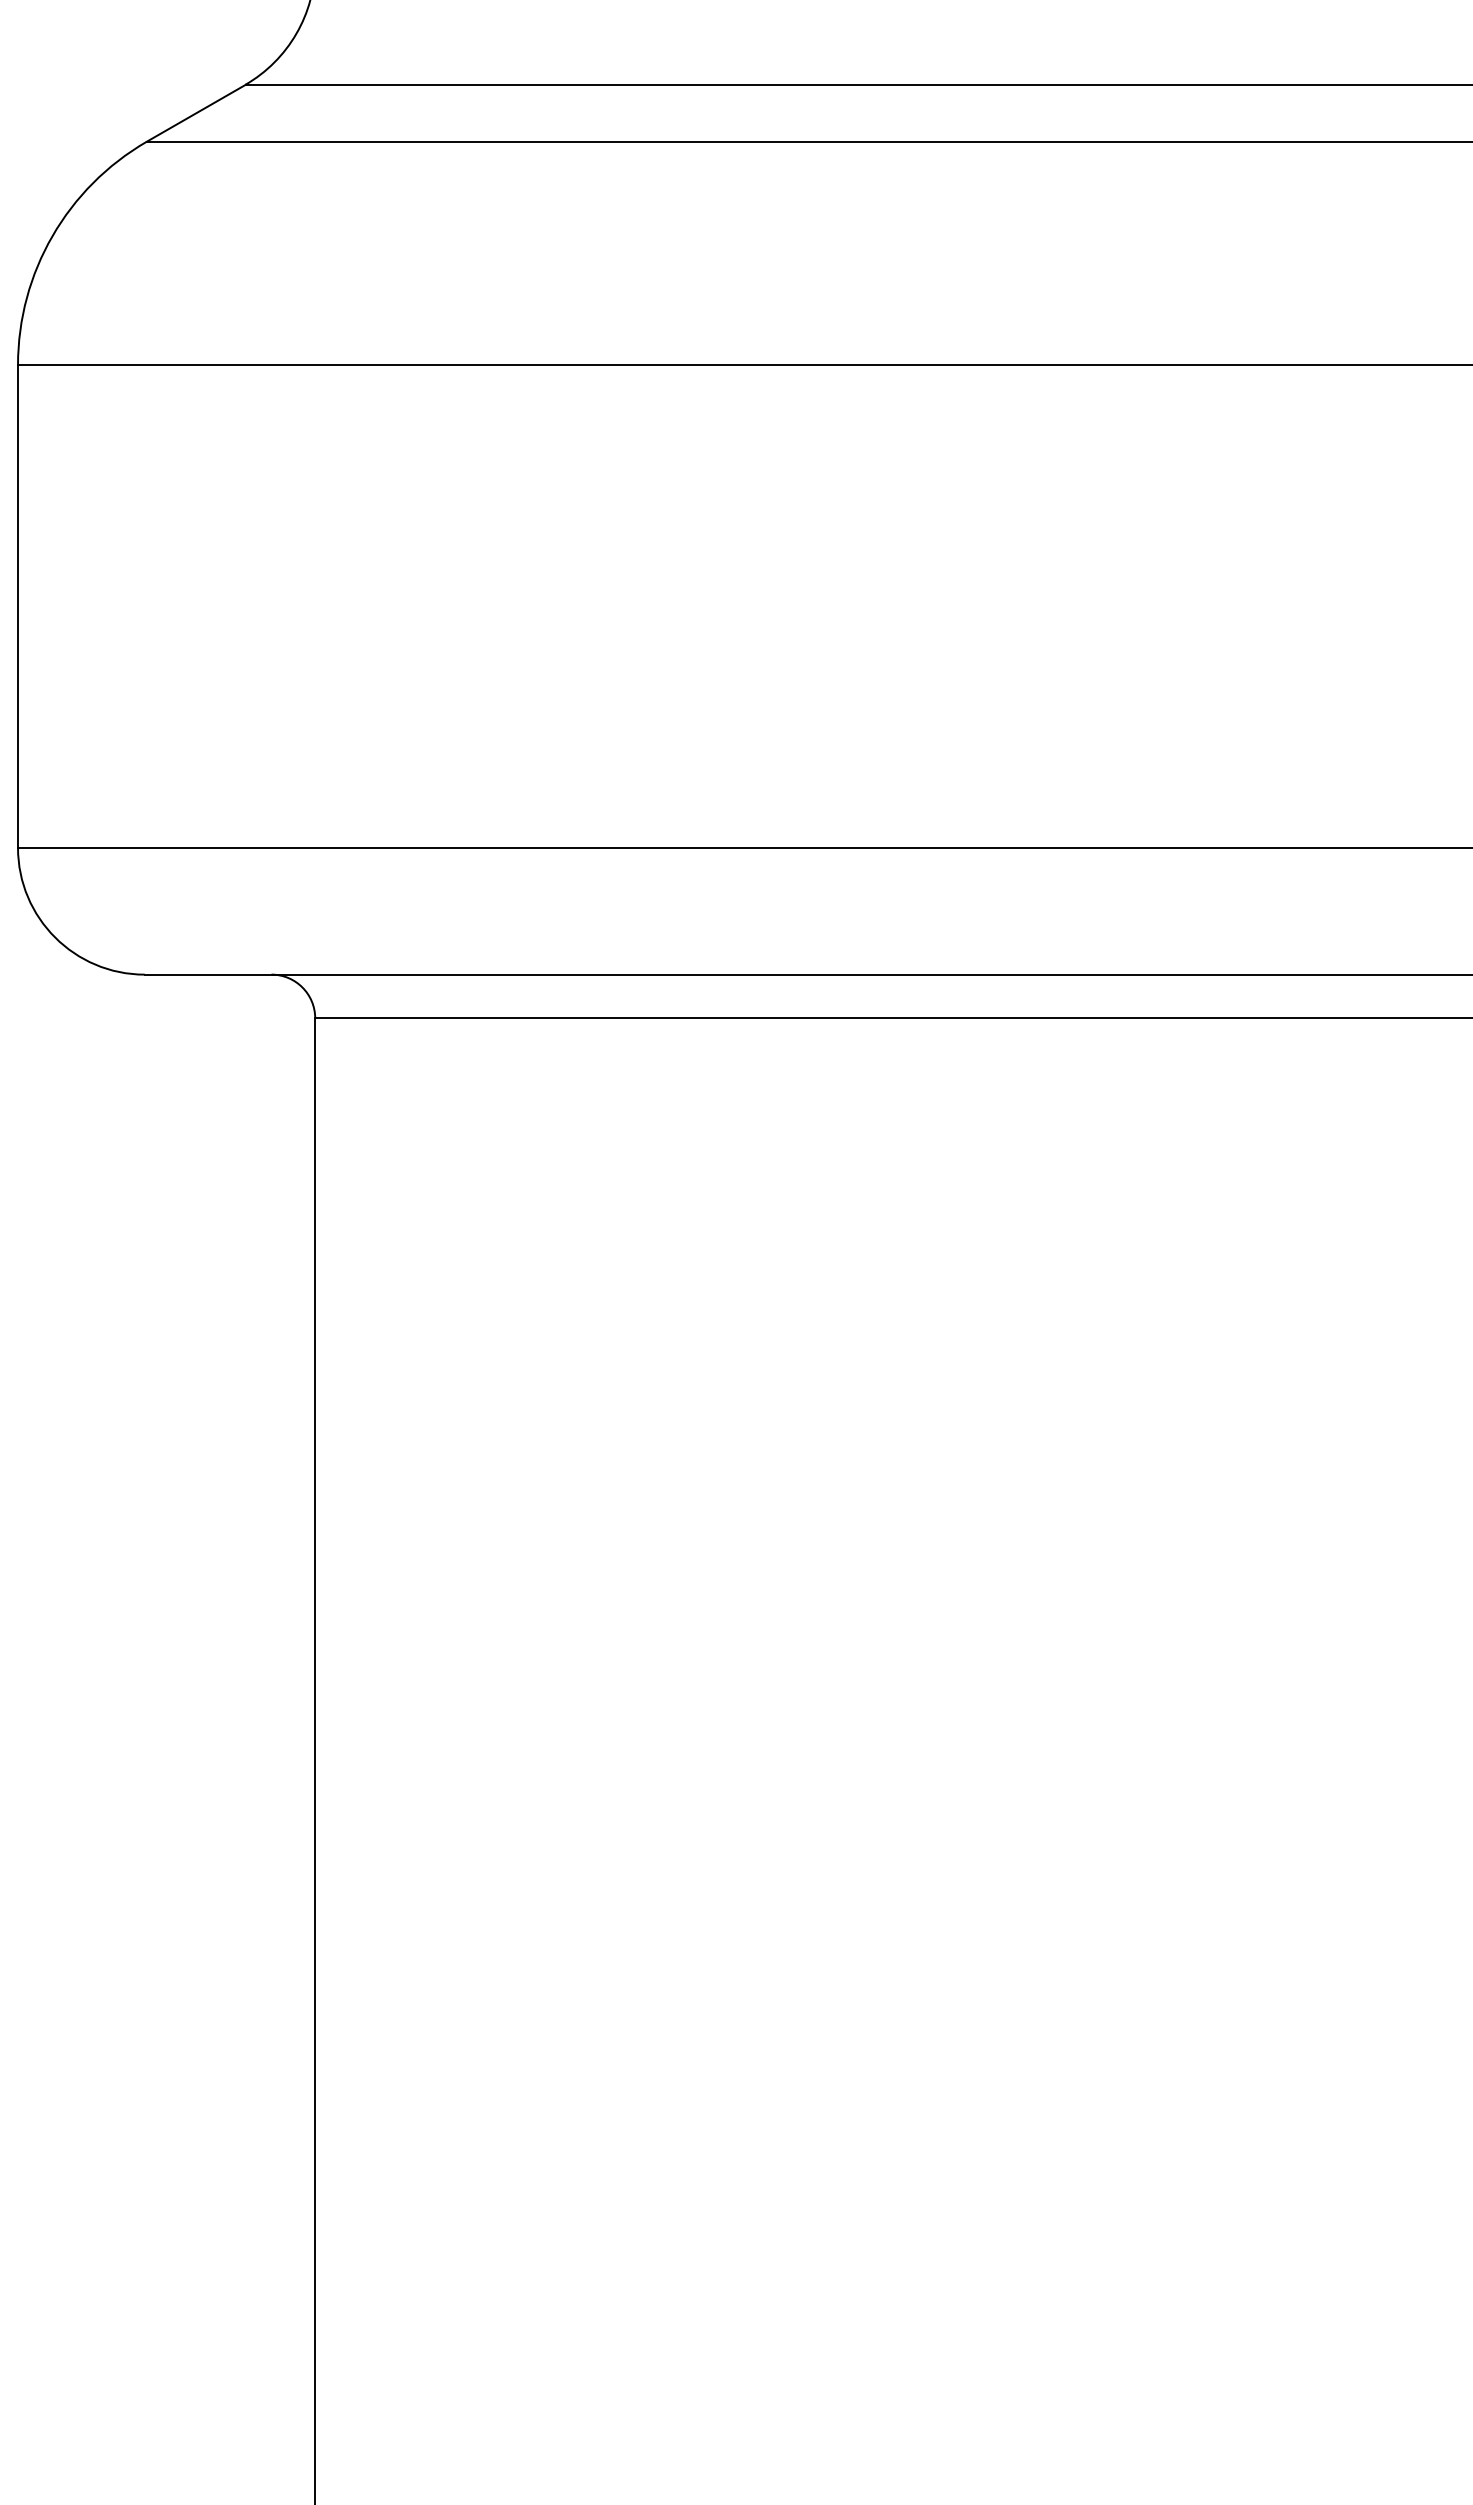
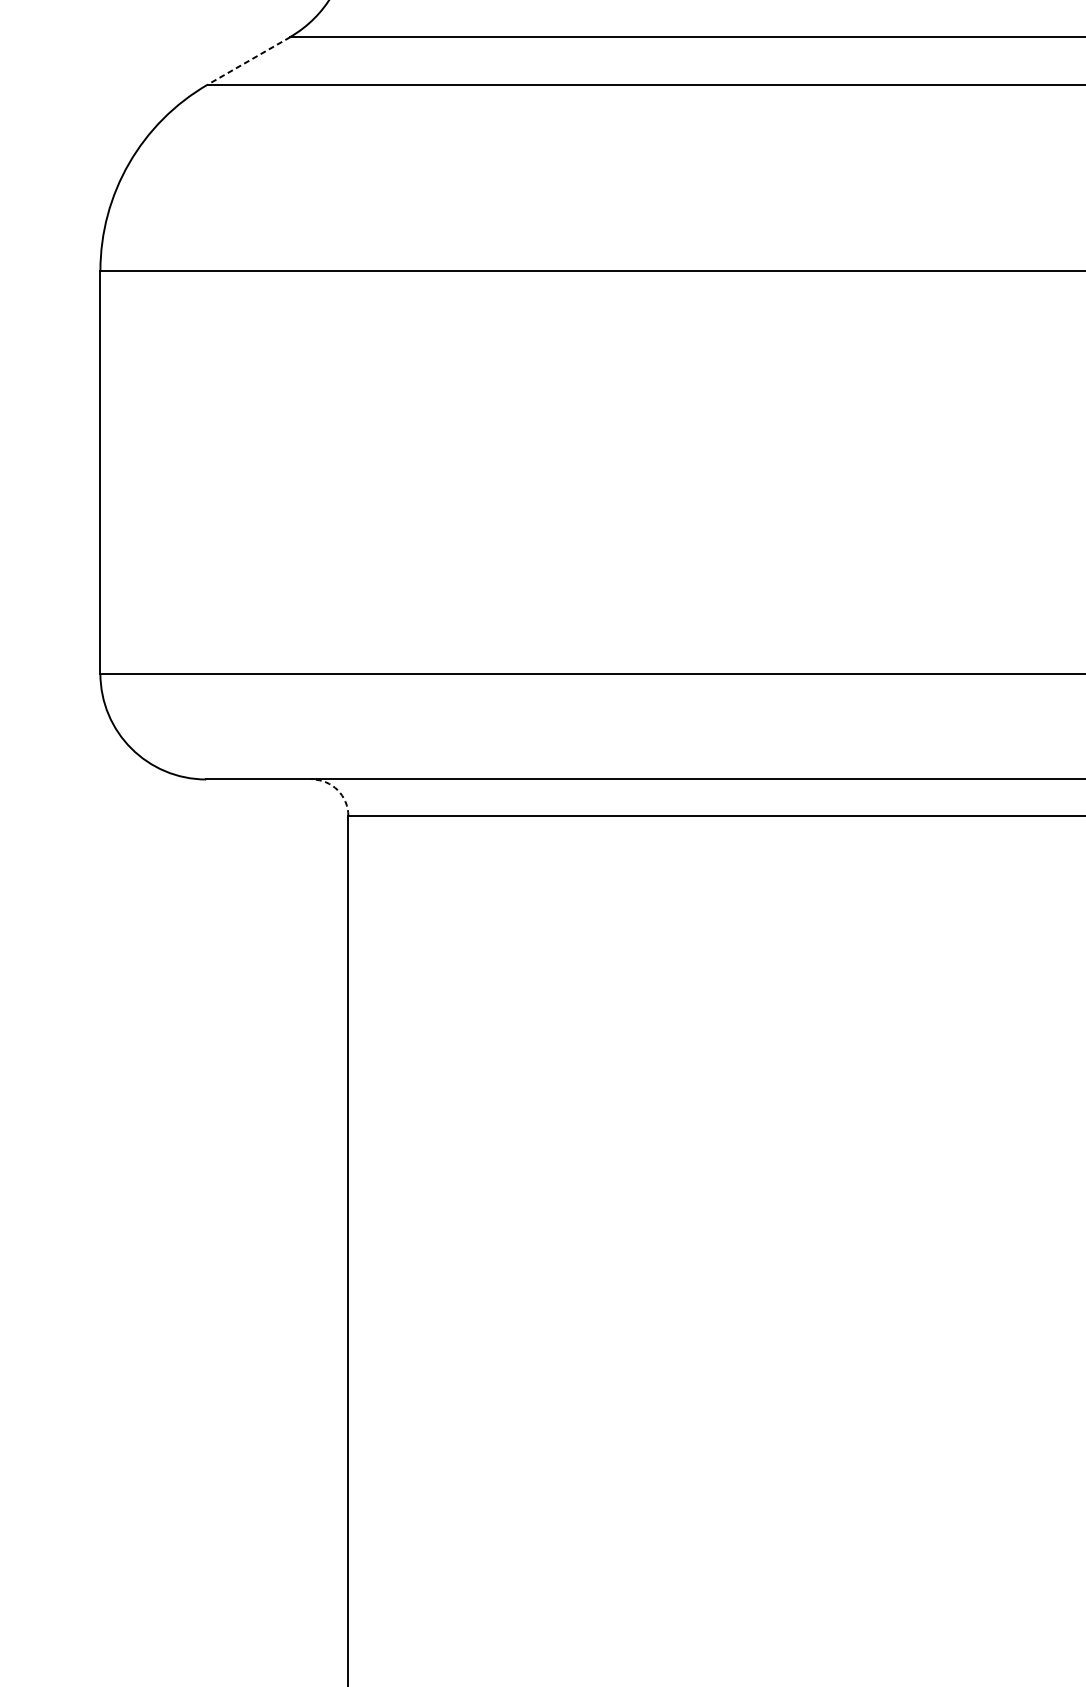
line: (196, 113) -> (249, 61), solid -> dashed
arc: (302, 987) -> (337, 790), solid -> dashed

